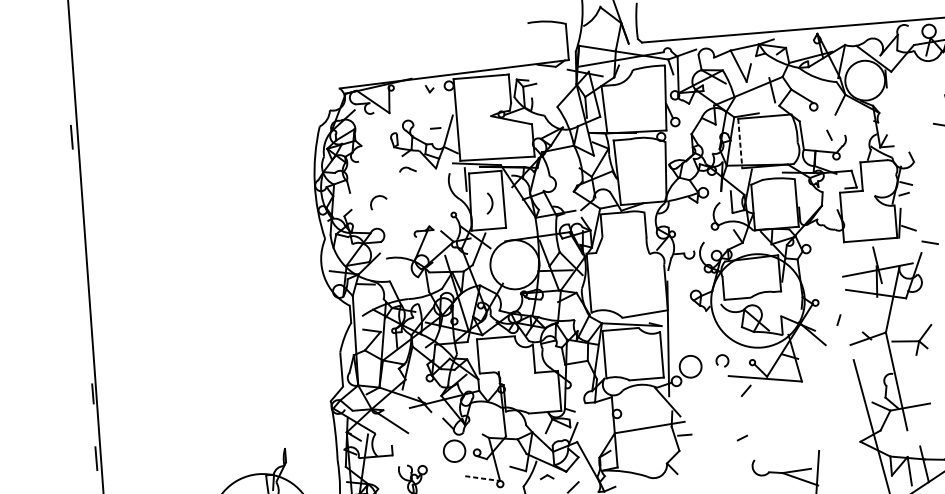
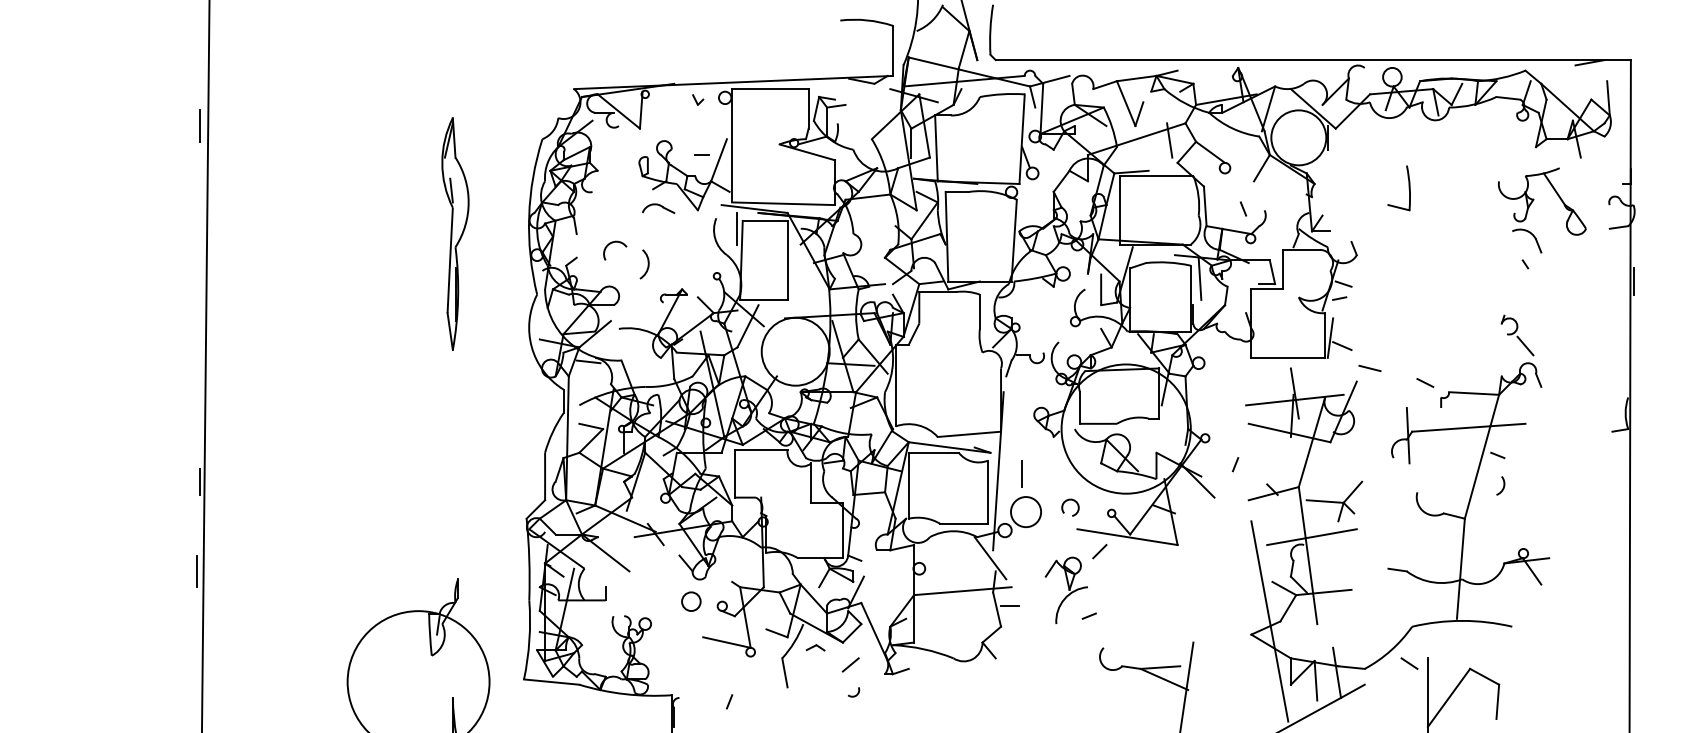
line: (740, 143) -> (1119, 210), dashed -> solid
part: (407, 169) -> (658, 208), size x1.43
line: (801, 187) -> (1199, 278), added
part: (262, 199) -> (455, 233), added
arc: (491, 203) -> (647, 264), moved
line: (685, 339) -> (1021, 473), added
line: (898, 368) -> (1311, 537), added
part: (723, 420) -> (1065, 589), added
circle: (454, 451) -> (691, 601), size x0.62
line: (483, 478) -> (727, 642), dashed -> solid

